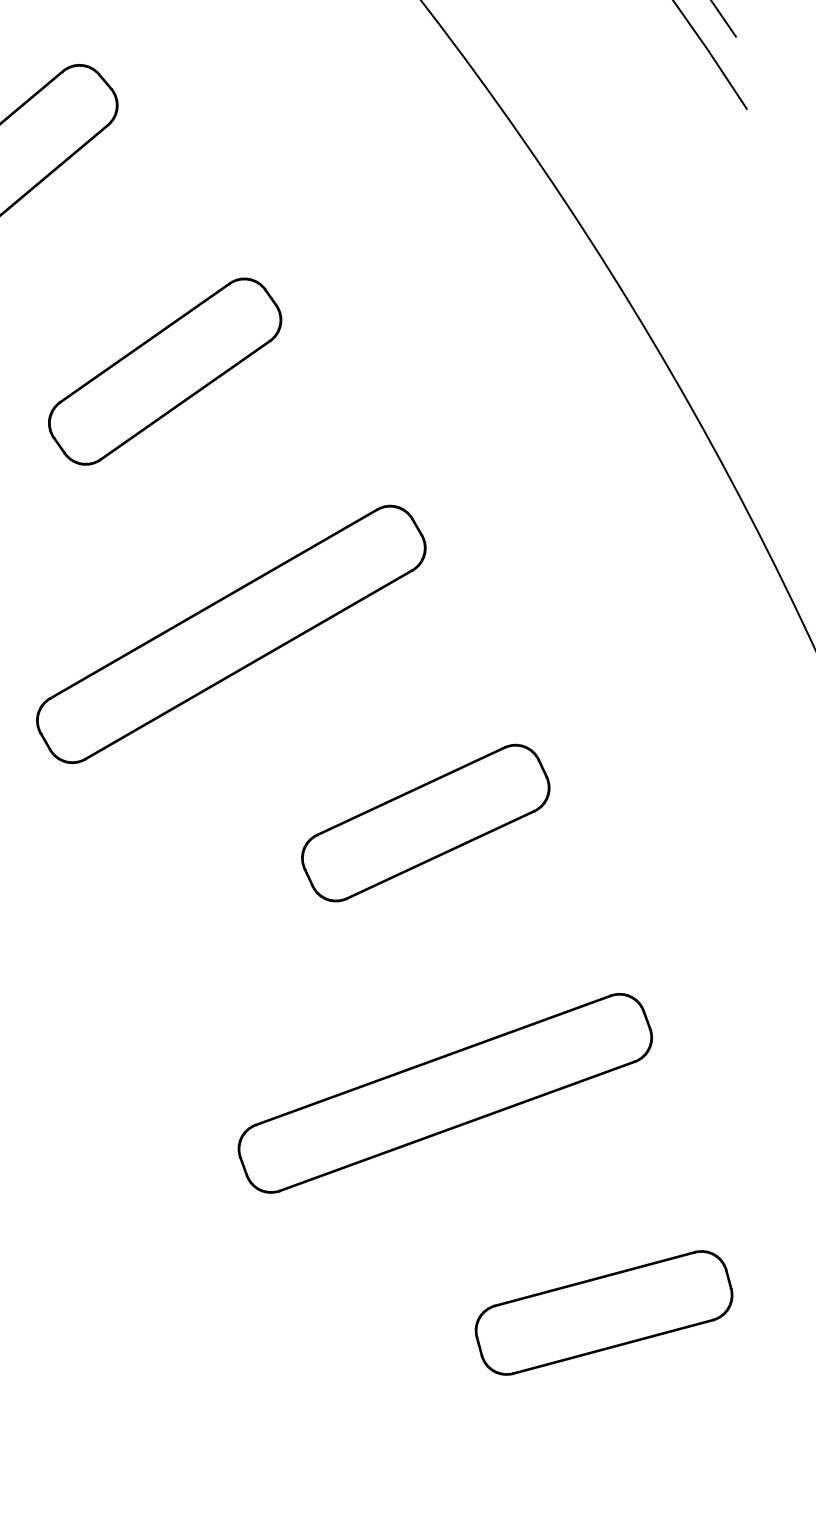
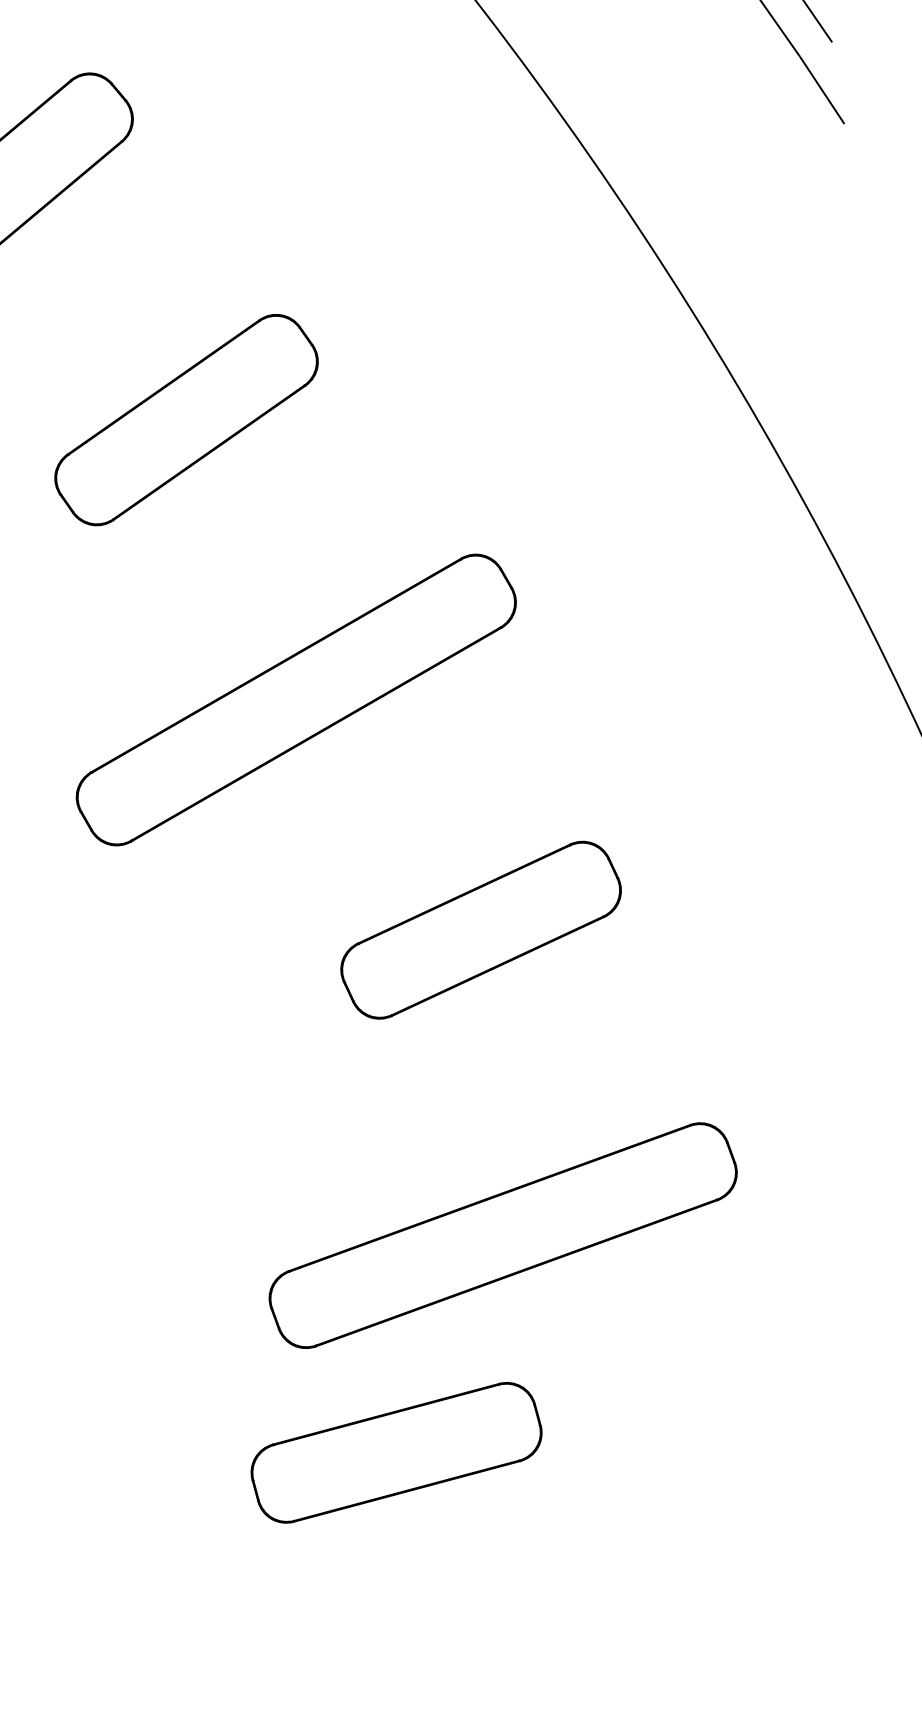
part: (230, 633) -> (295, 699), moved
part: (604, 1312) -> (396, 1452), moved

